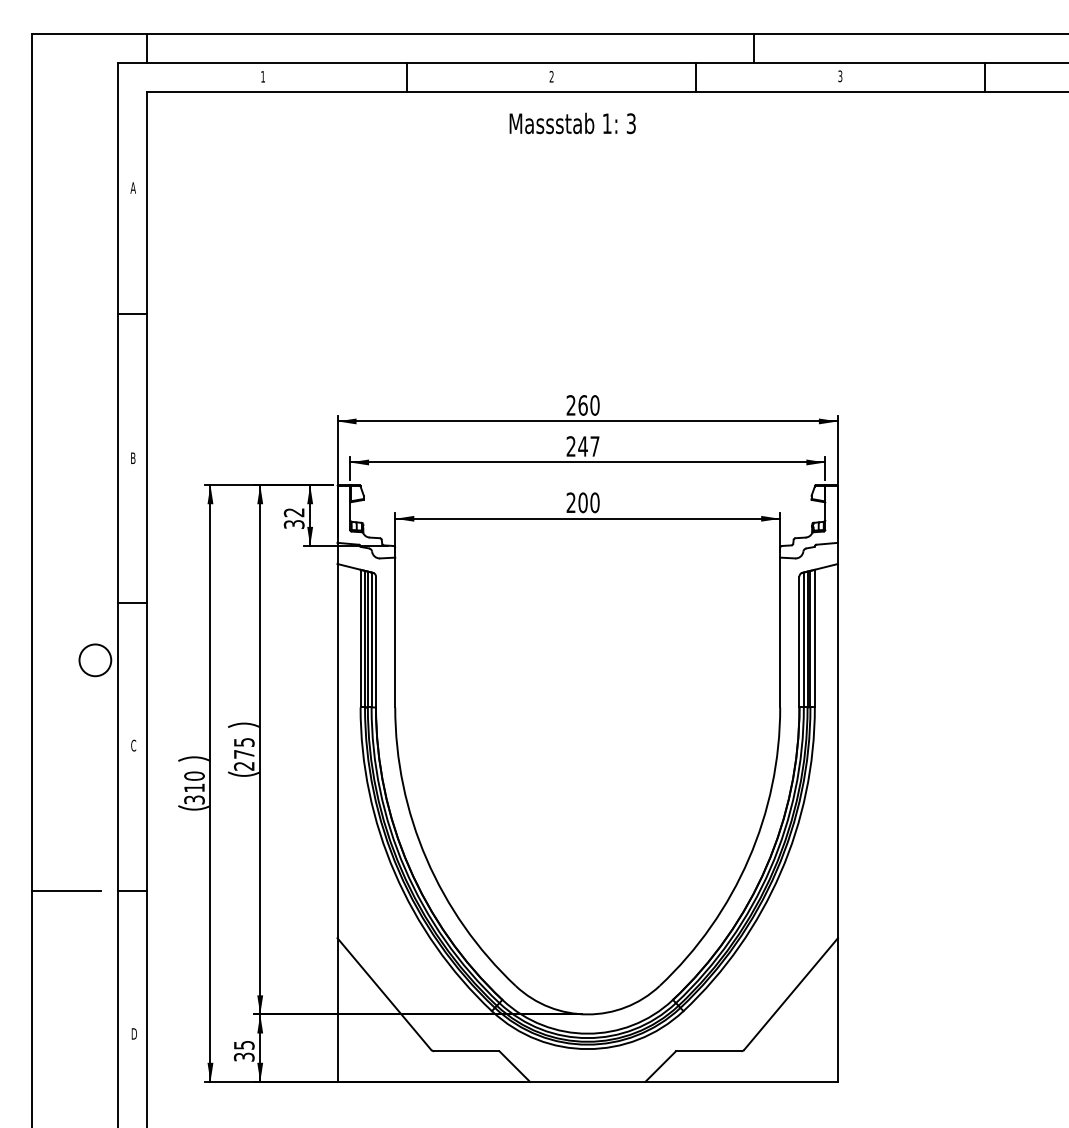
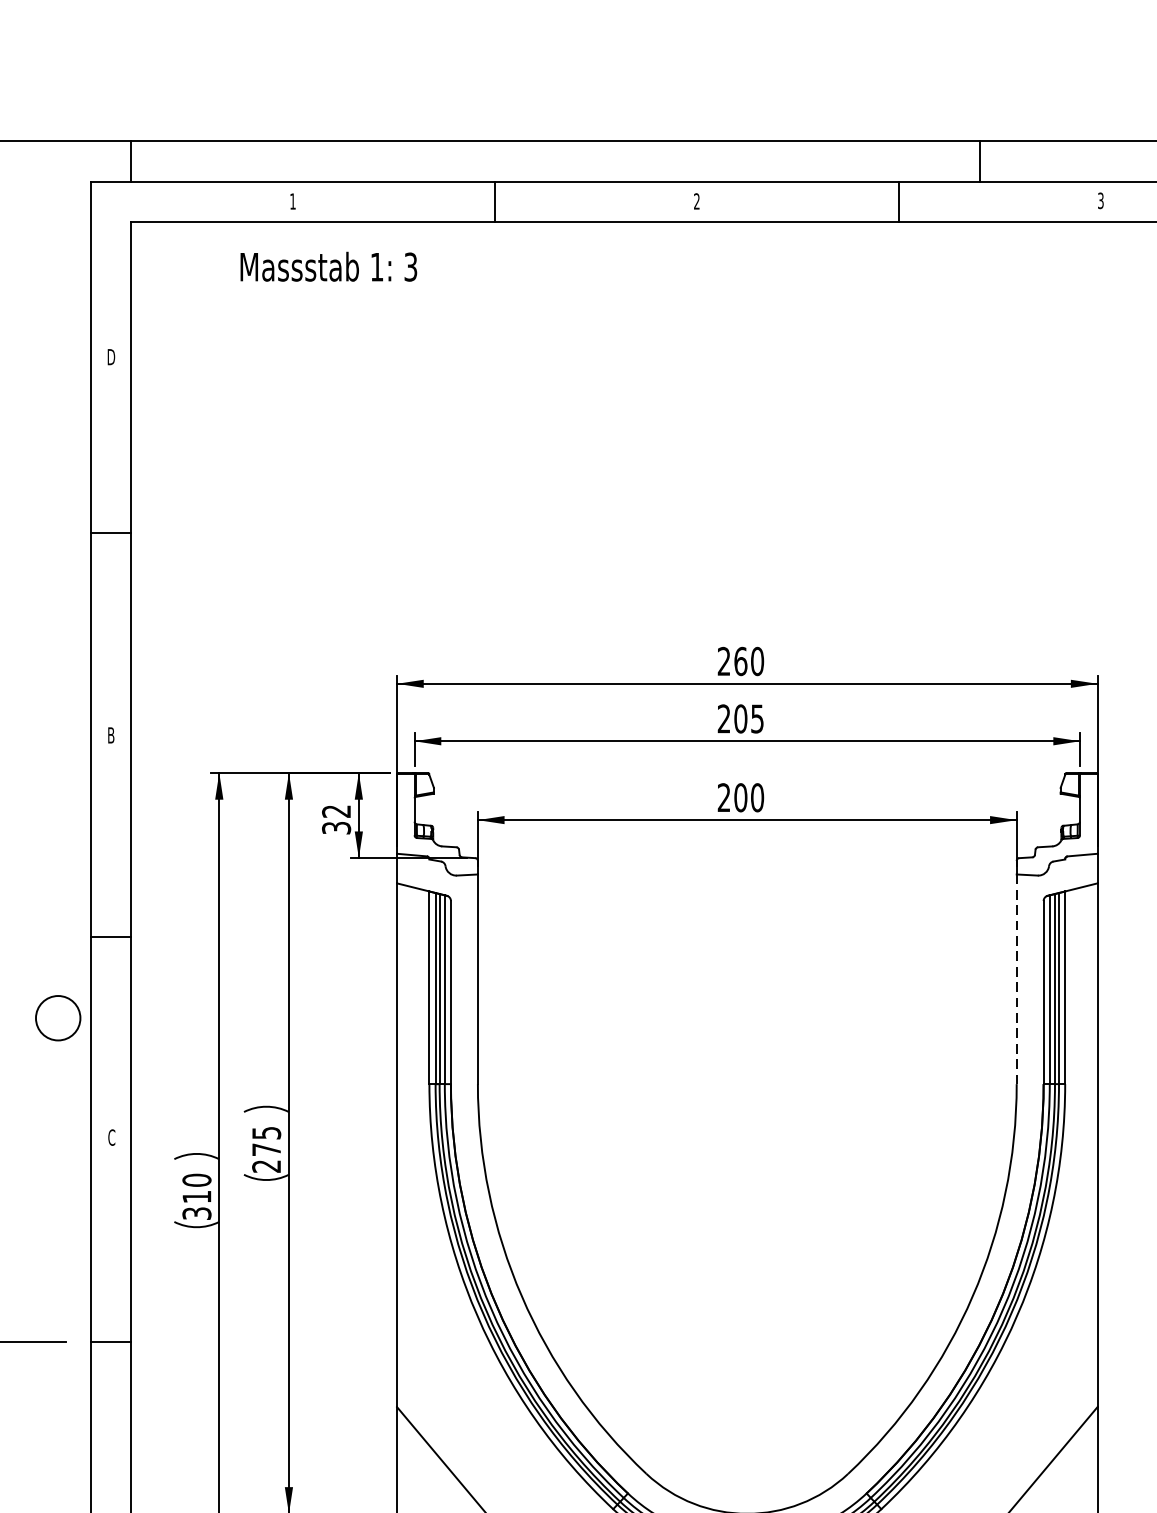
text: (572, 123) -> (328, 266), moved
text: (132, 187) -> (110, 356), A -> D
text: (588, 446) -> (748, 718), 247 -> 205
line: (780, 632) -> (1017, 979), solid -> dashed

